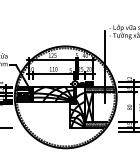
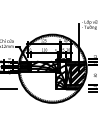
hatch: (102, 107) -> (77, 75), added

